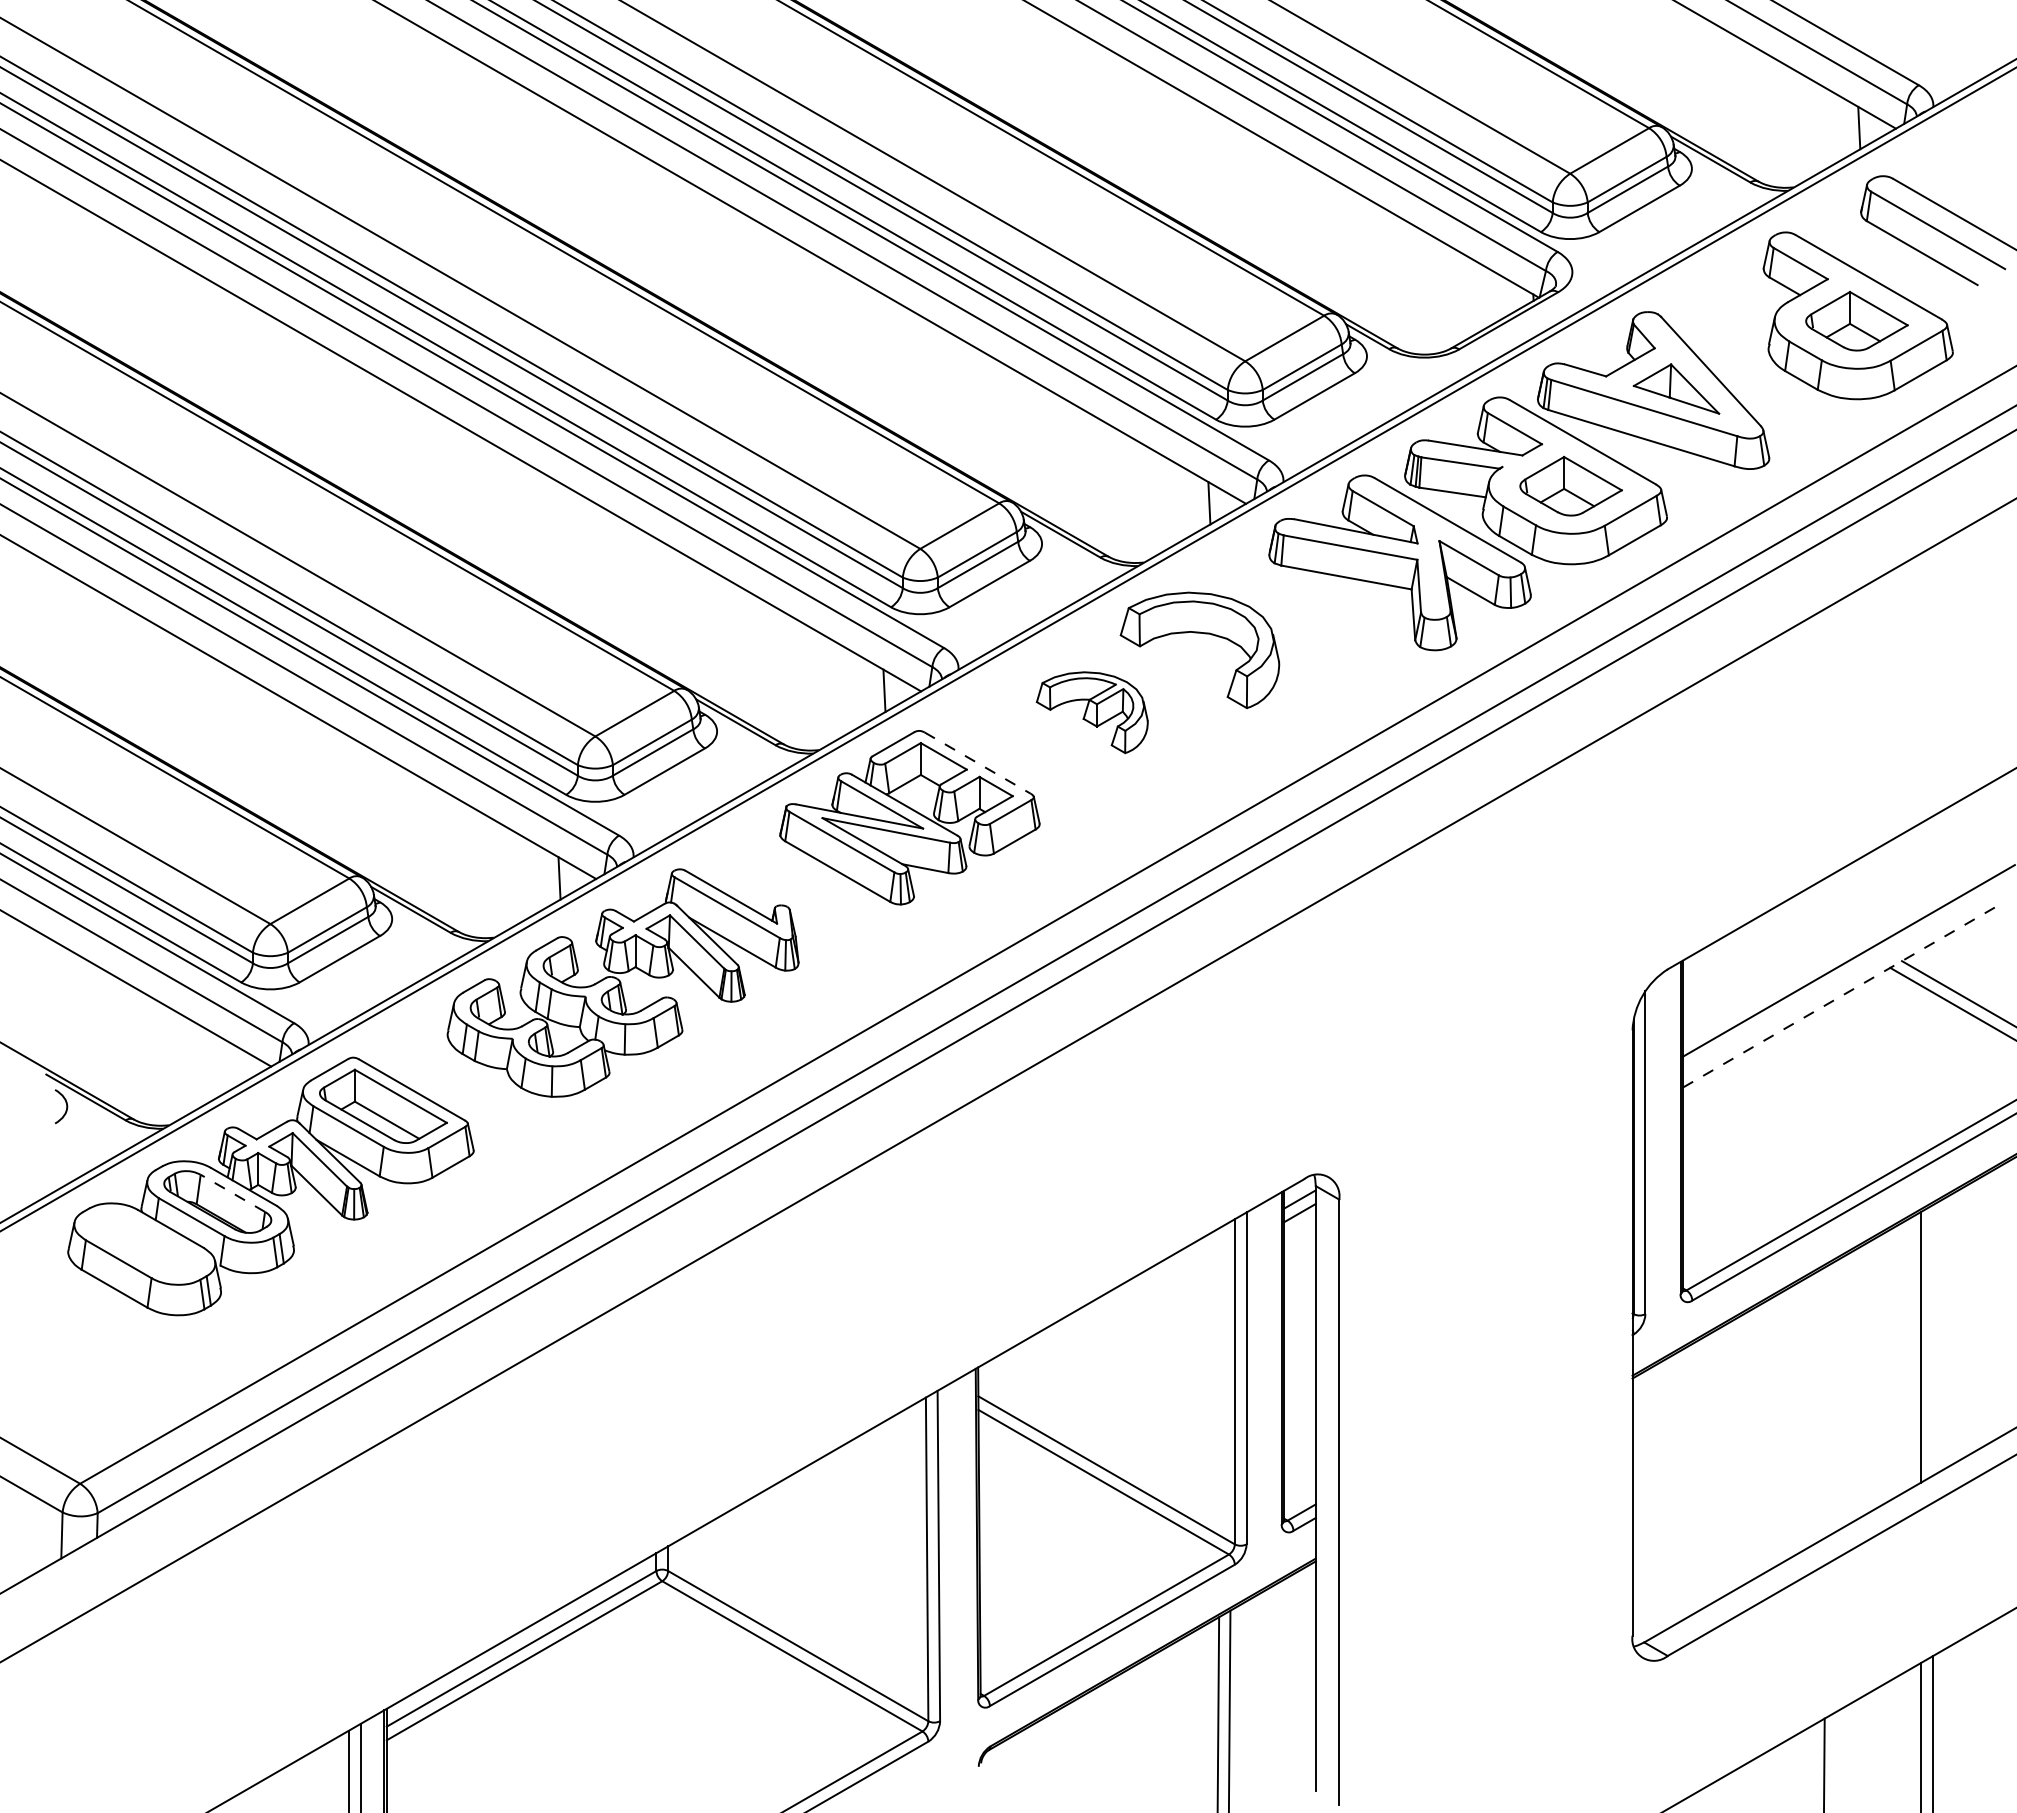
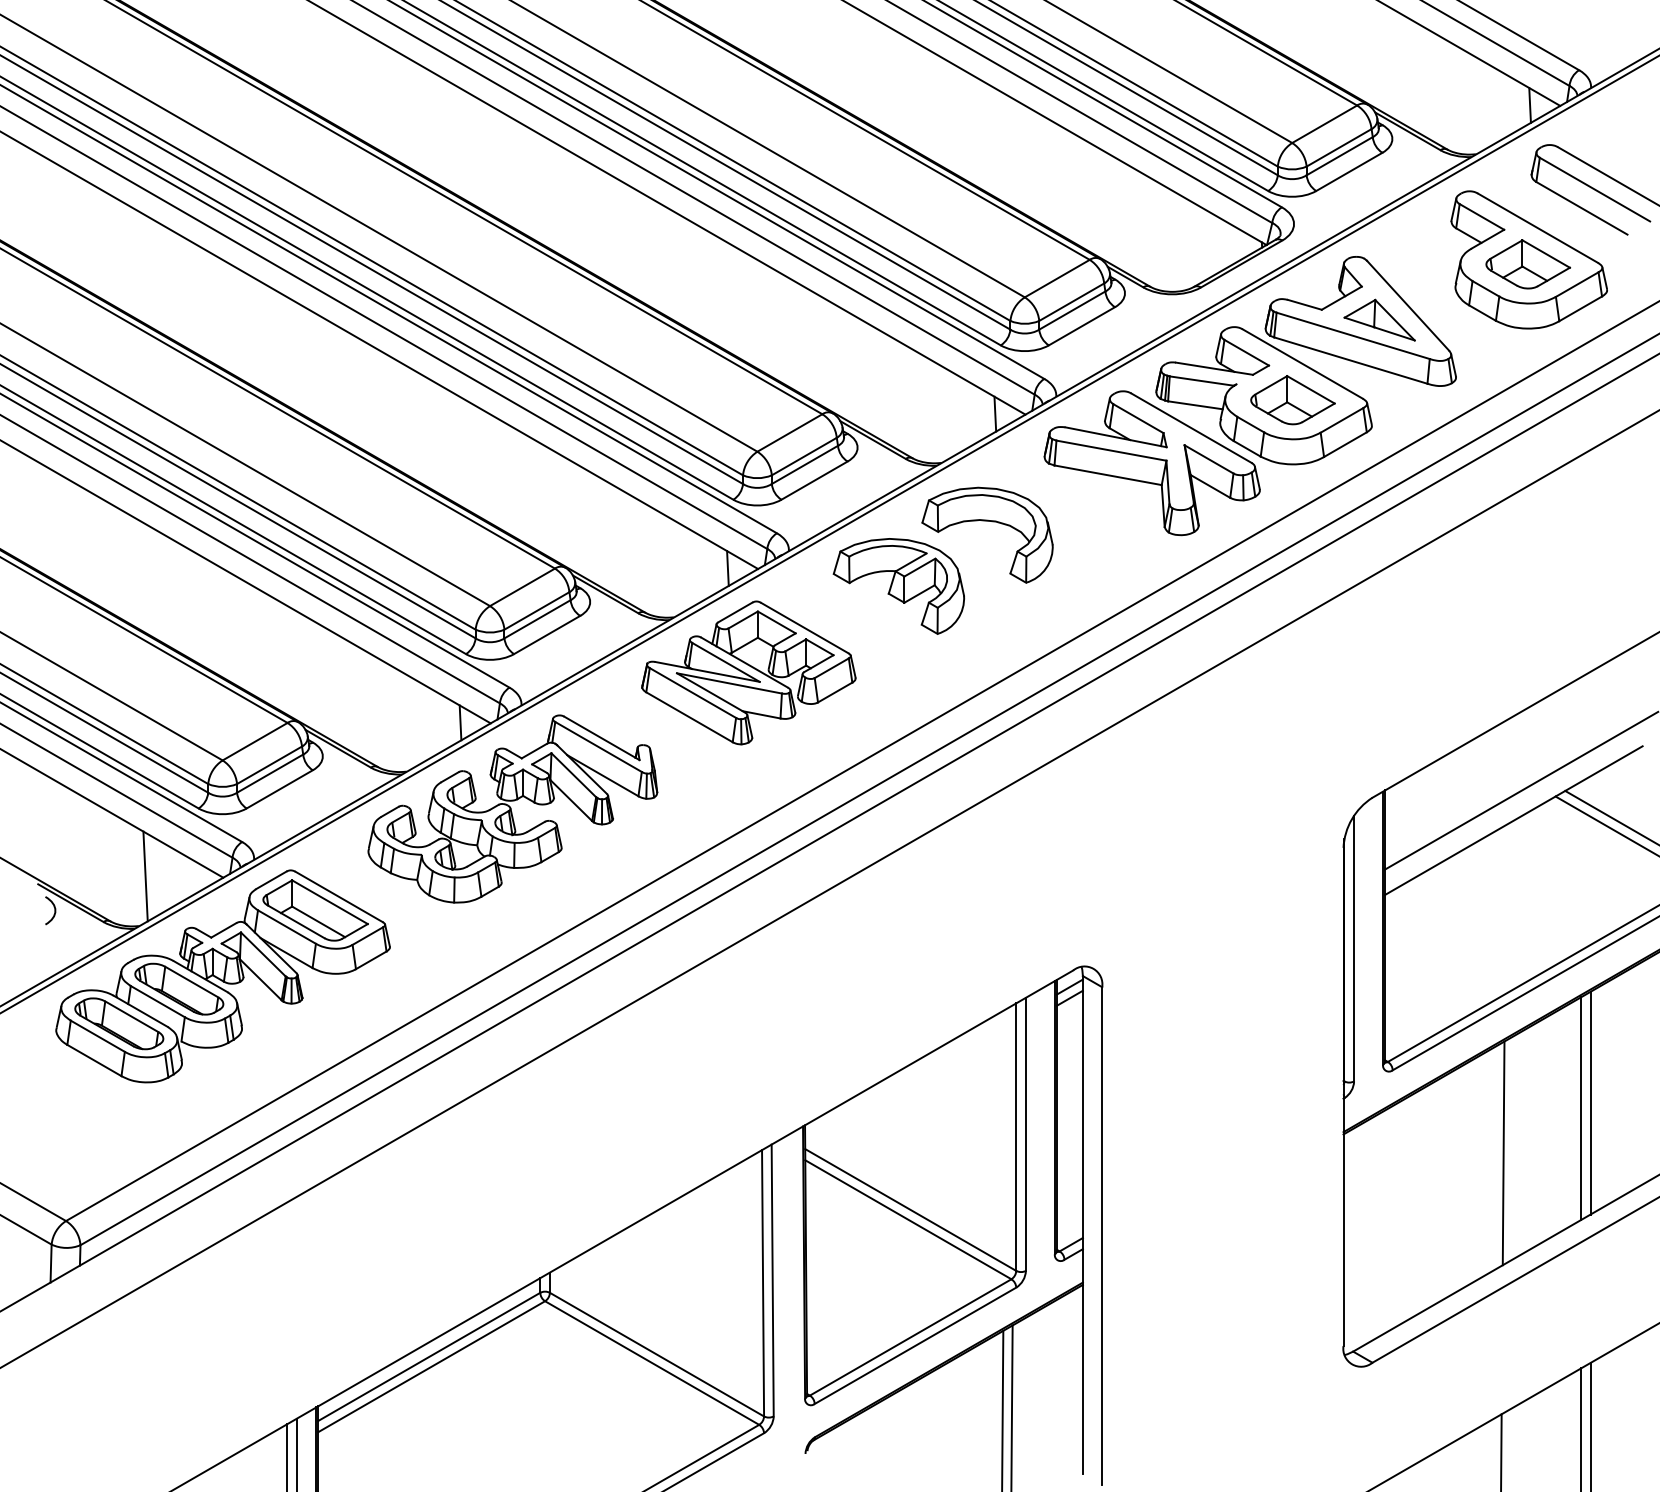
part: (1092, 712) -> (899, 586), size x1.43
line: (978, 763) -> (805, 628), dashed -> solid
line: (1839, 997) -> (1513, 820), dashed -> solid
line: (176, 1064) -> (145, 876), added
line: (232, 1193) -> (191, 982), dashed -> solid
part: (144, 1243) -> (119, 1023), added
line: (1932, 1340) -> (1590, 1103), added
line: (1827, 1401) -> (1503, 1153), added

